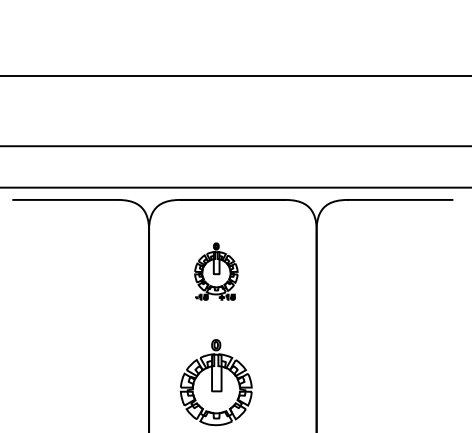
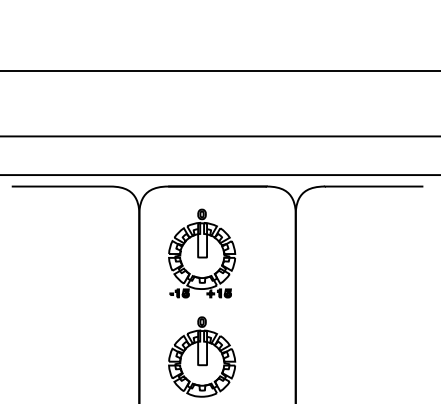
part: (216, 271) -> (202, 253), size x1.67

